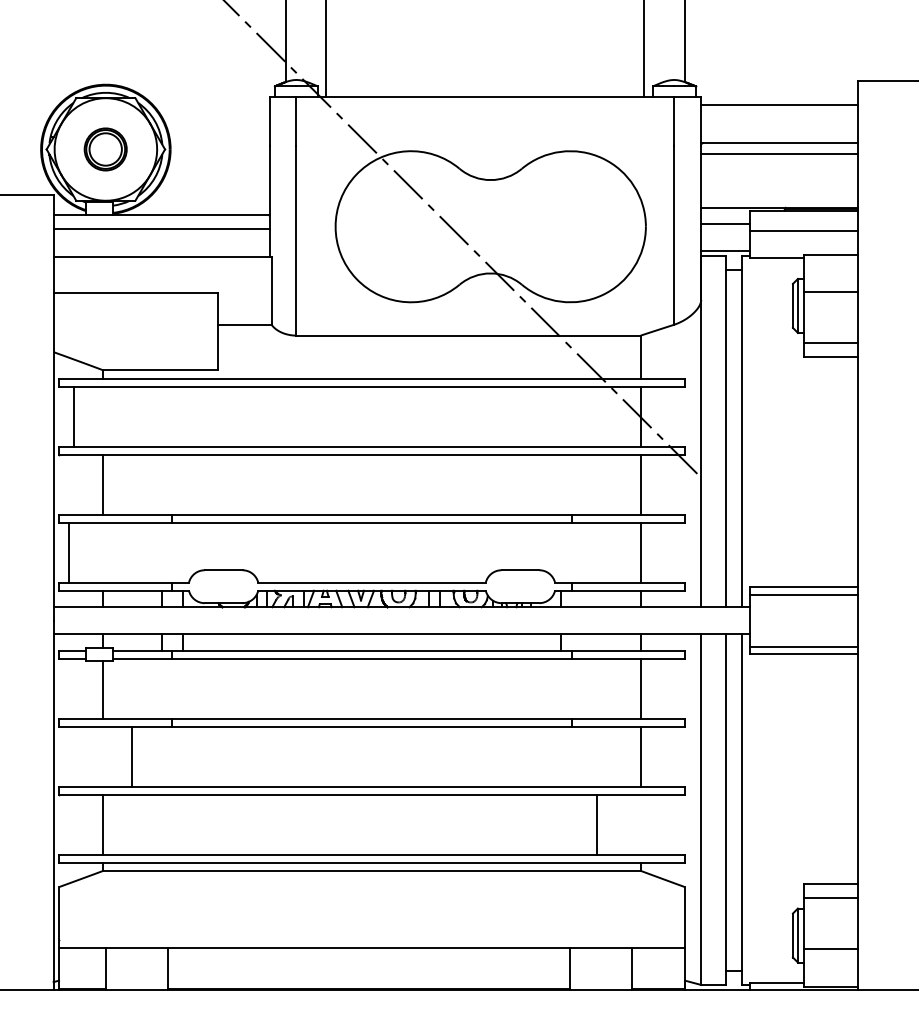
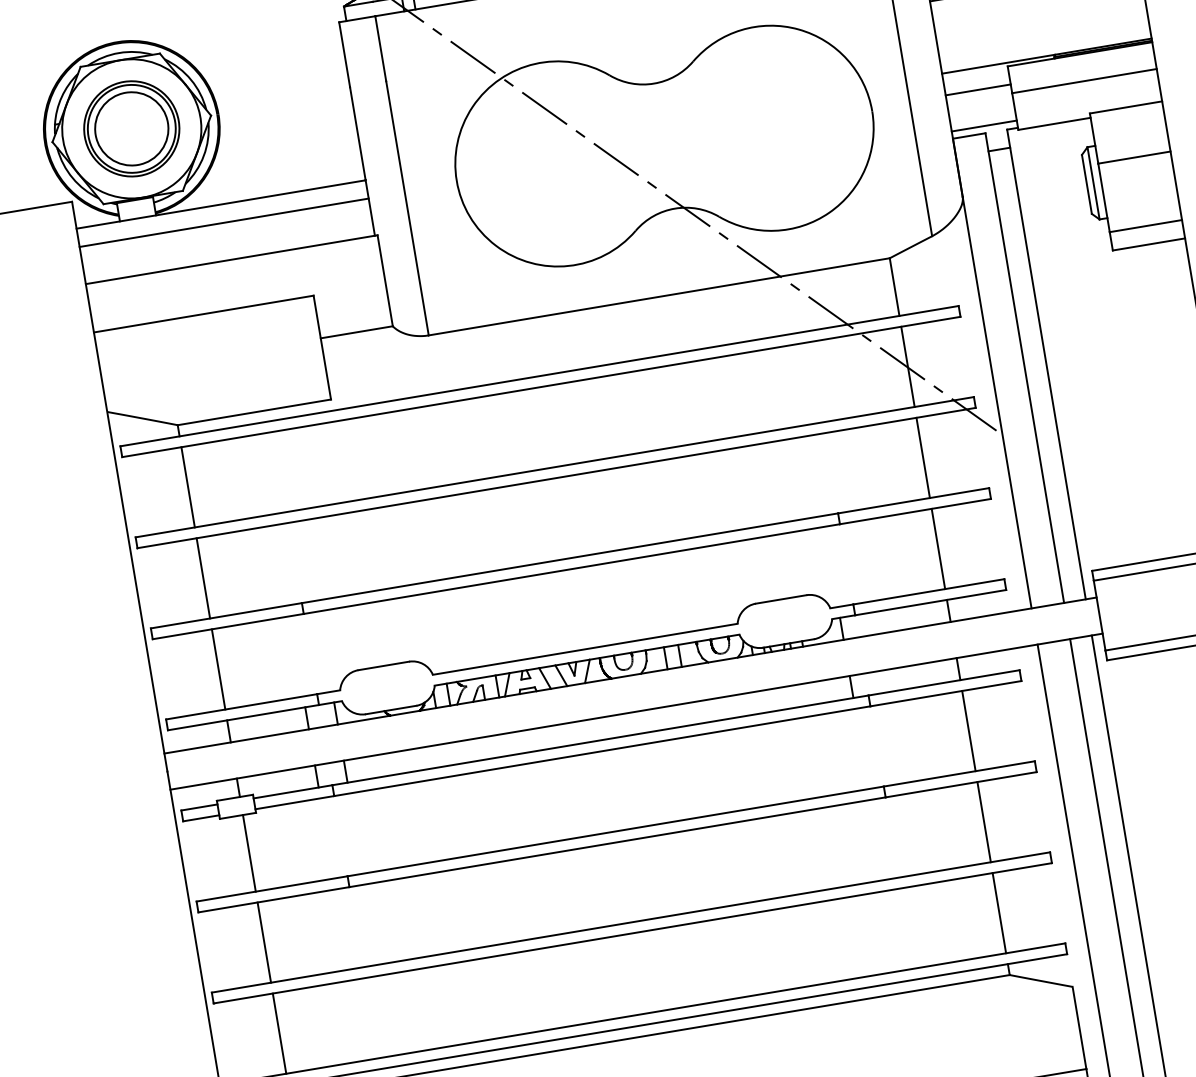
part: (105, 149) -> (131, 129), size x1.67
line: (74, 416) -> (188, 486), moved
line: (69, 552) -> (218, 669), moved
line: (132, 756) -> (264, 942), moved
line: (596, 824) -> (998, 912), moved

